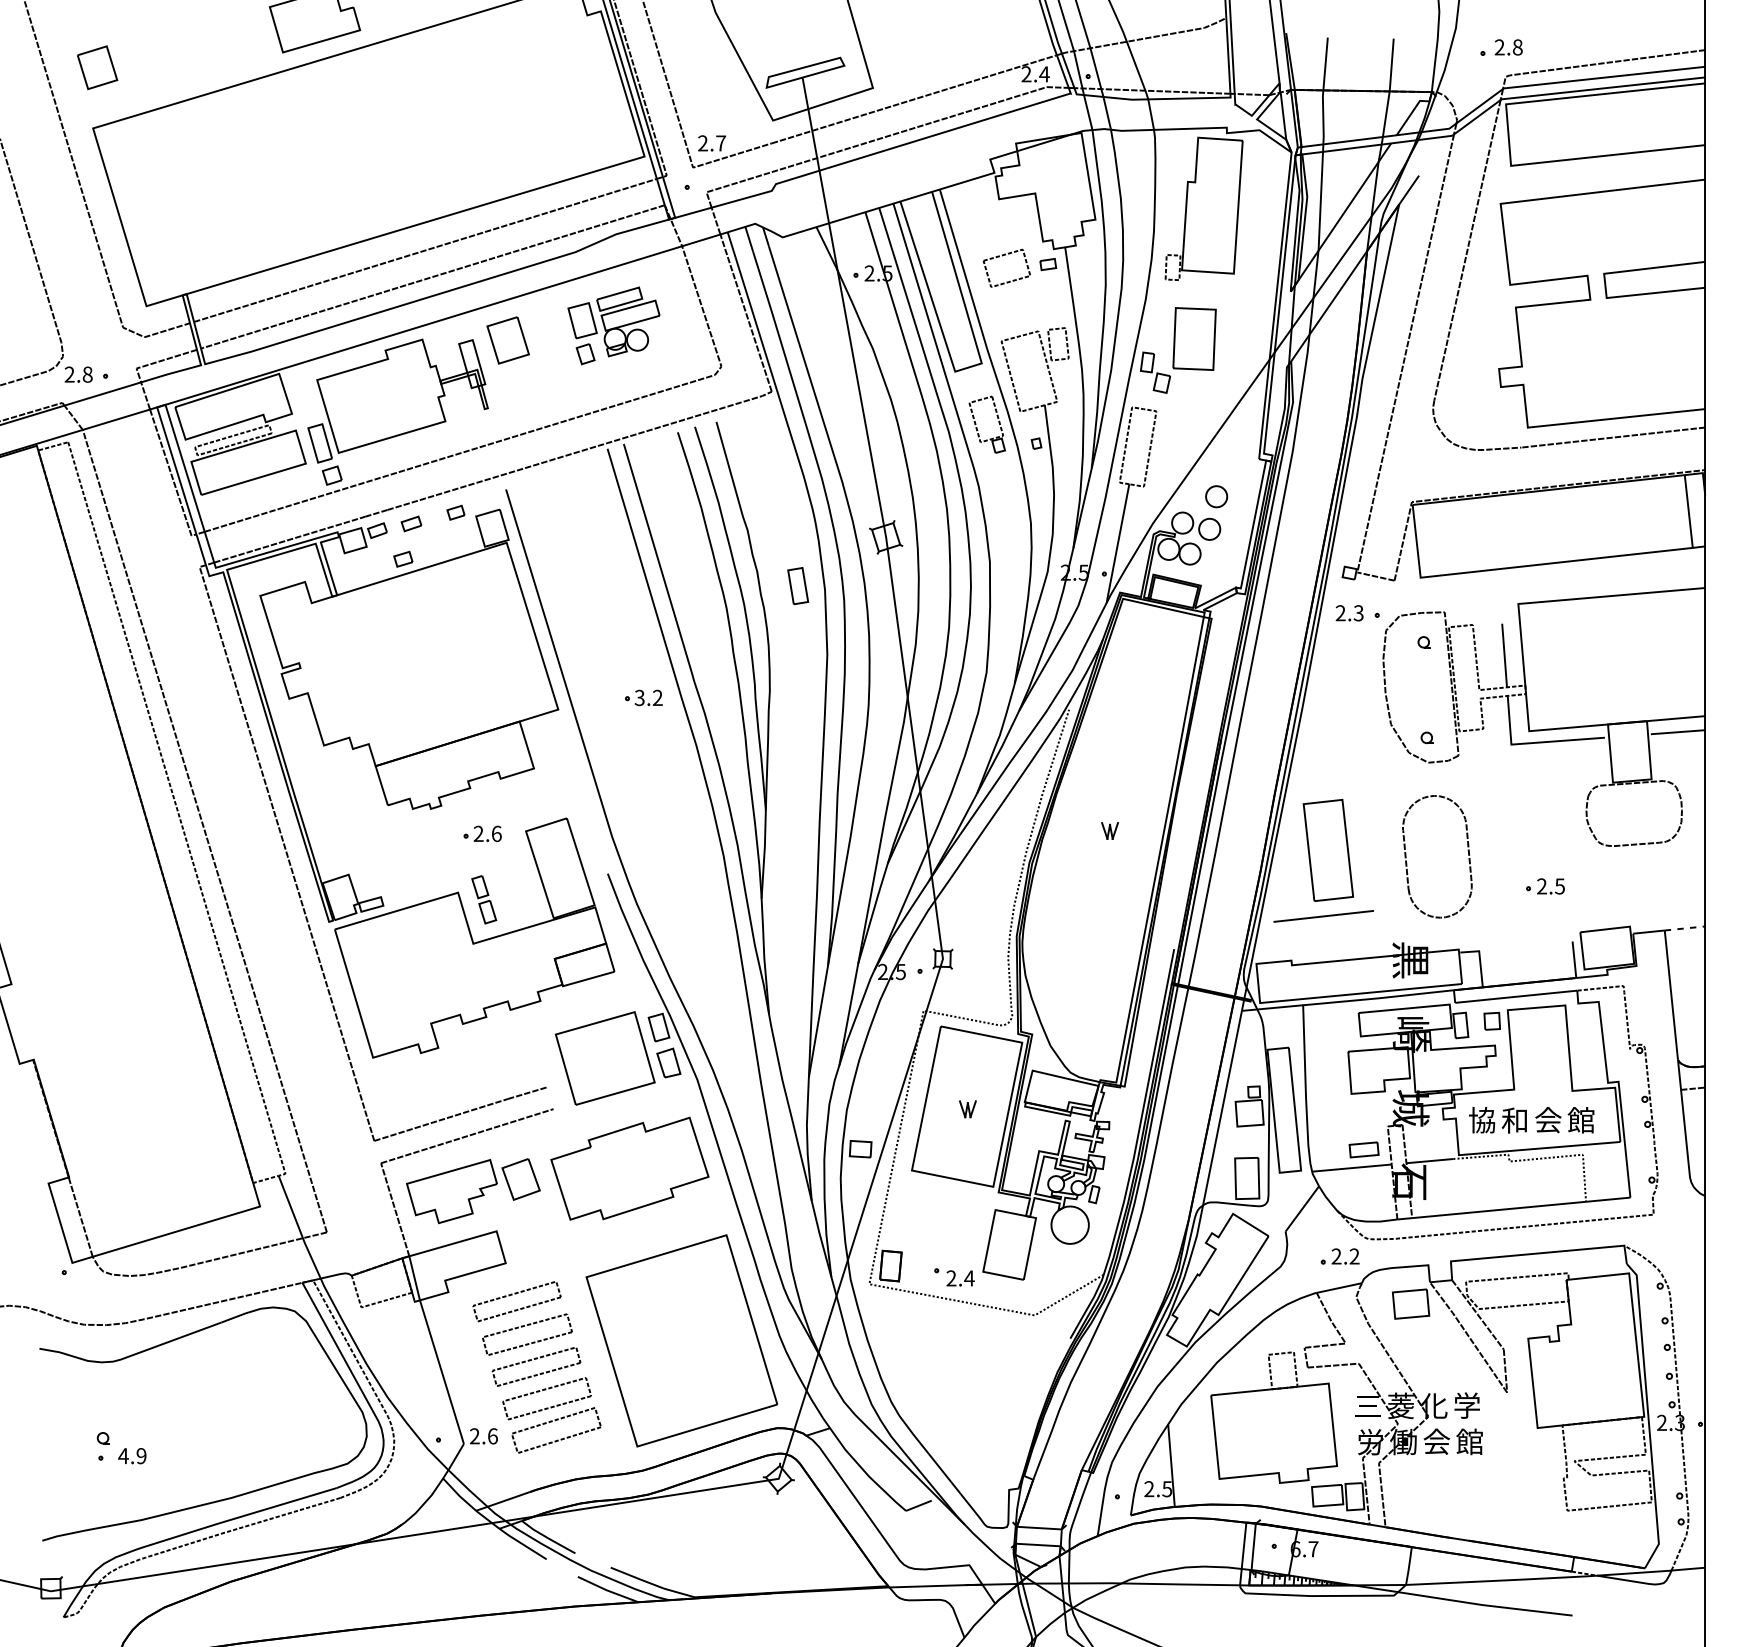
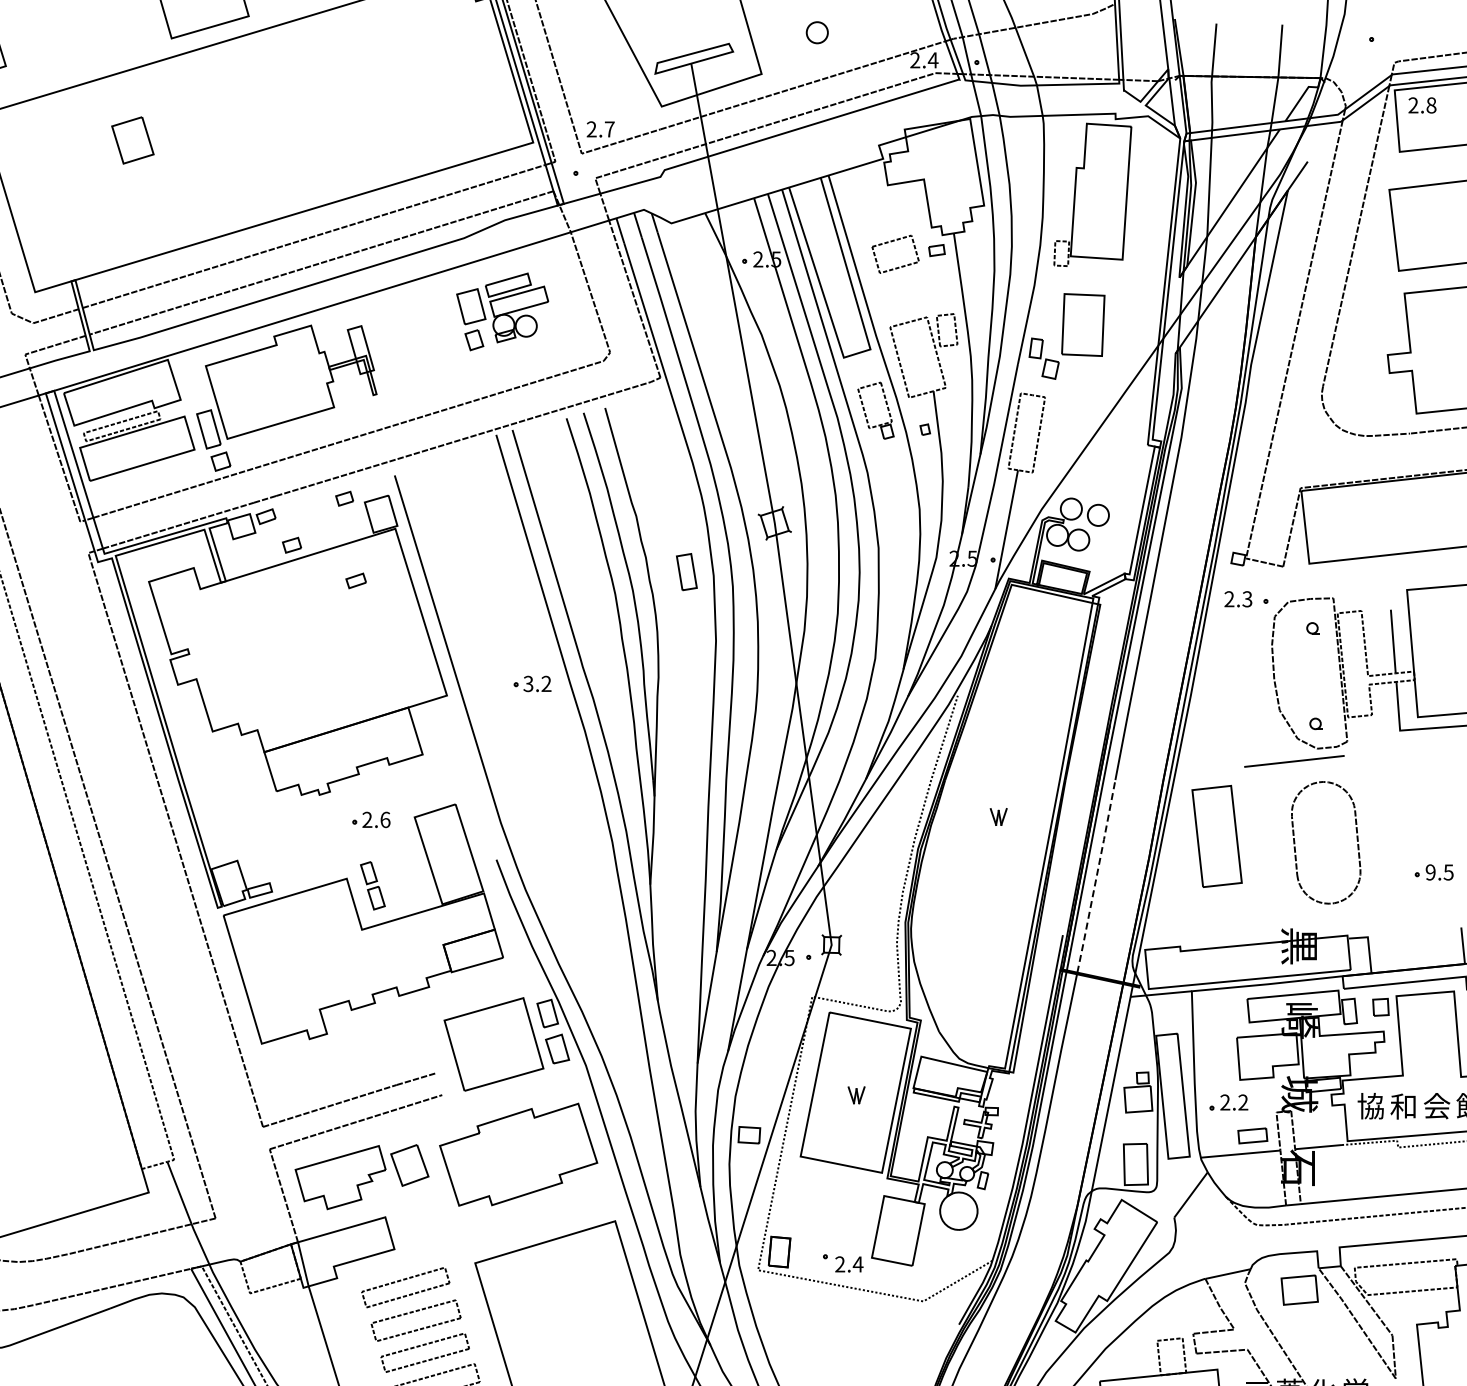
text: (1508, 47) -> (1422, 105), moved
part: (507, 340) -> (132, 140), moved
part: (1216, 496) -> (817, 32), moved
part: (411, 523) -> (356, 580), moved
text: (1541, 886) -> (1430, 872), 2.5 -> 9.5
line: (1207, 890) -> (1096, 876), solid -> dashed
line: (1323, 916) -> (1294, 761), moved
part: (1339, 1256) -> (1228, 1102), moved

